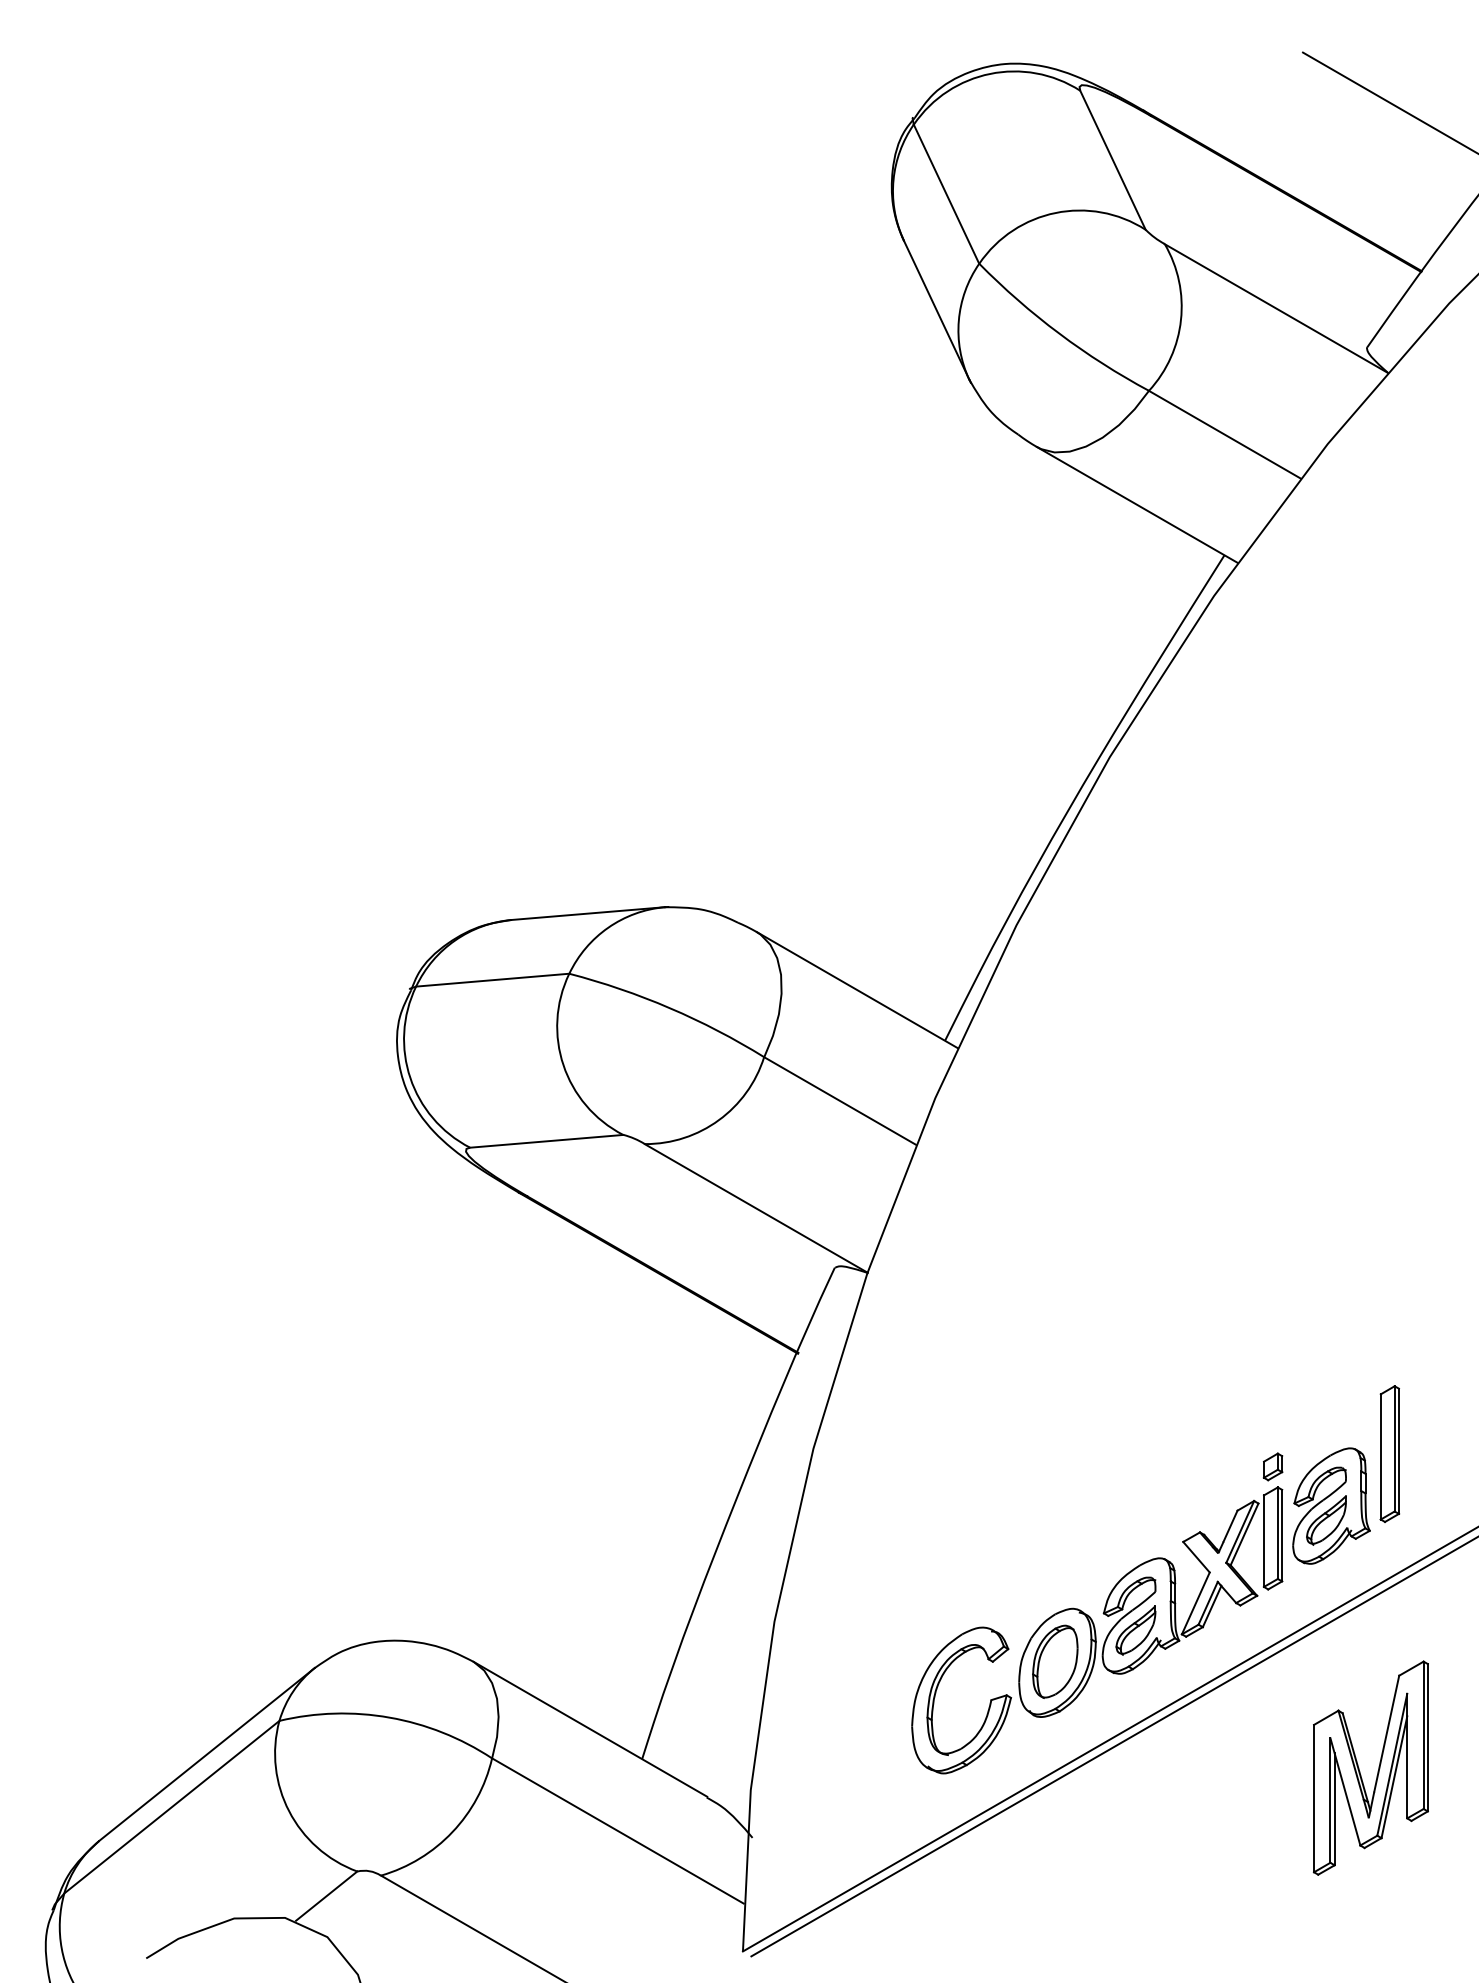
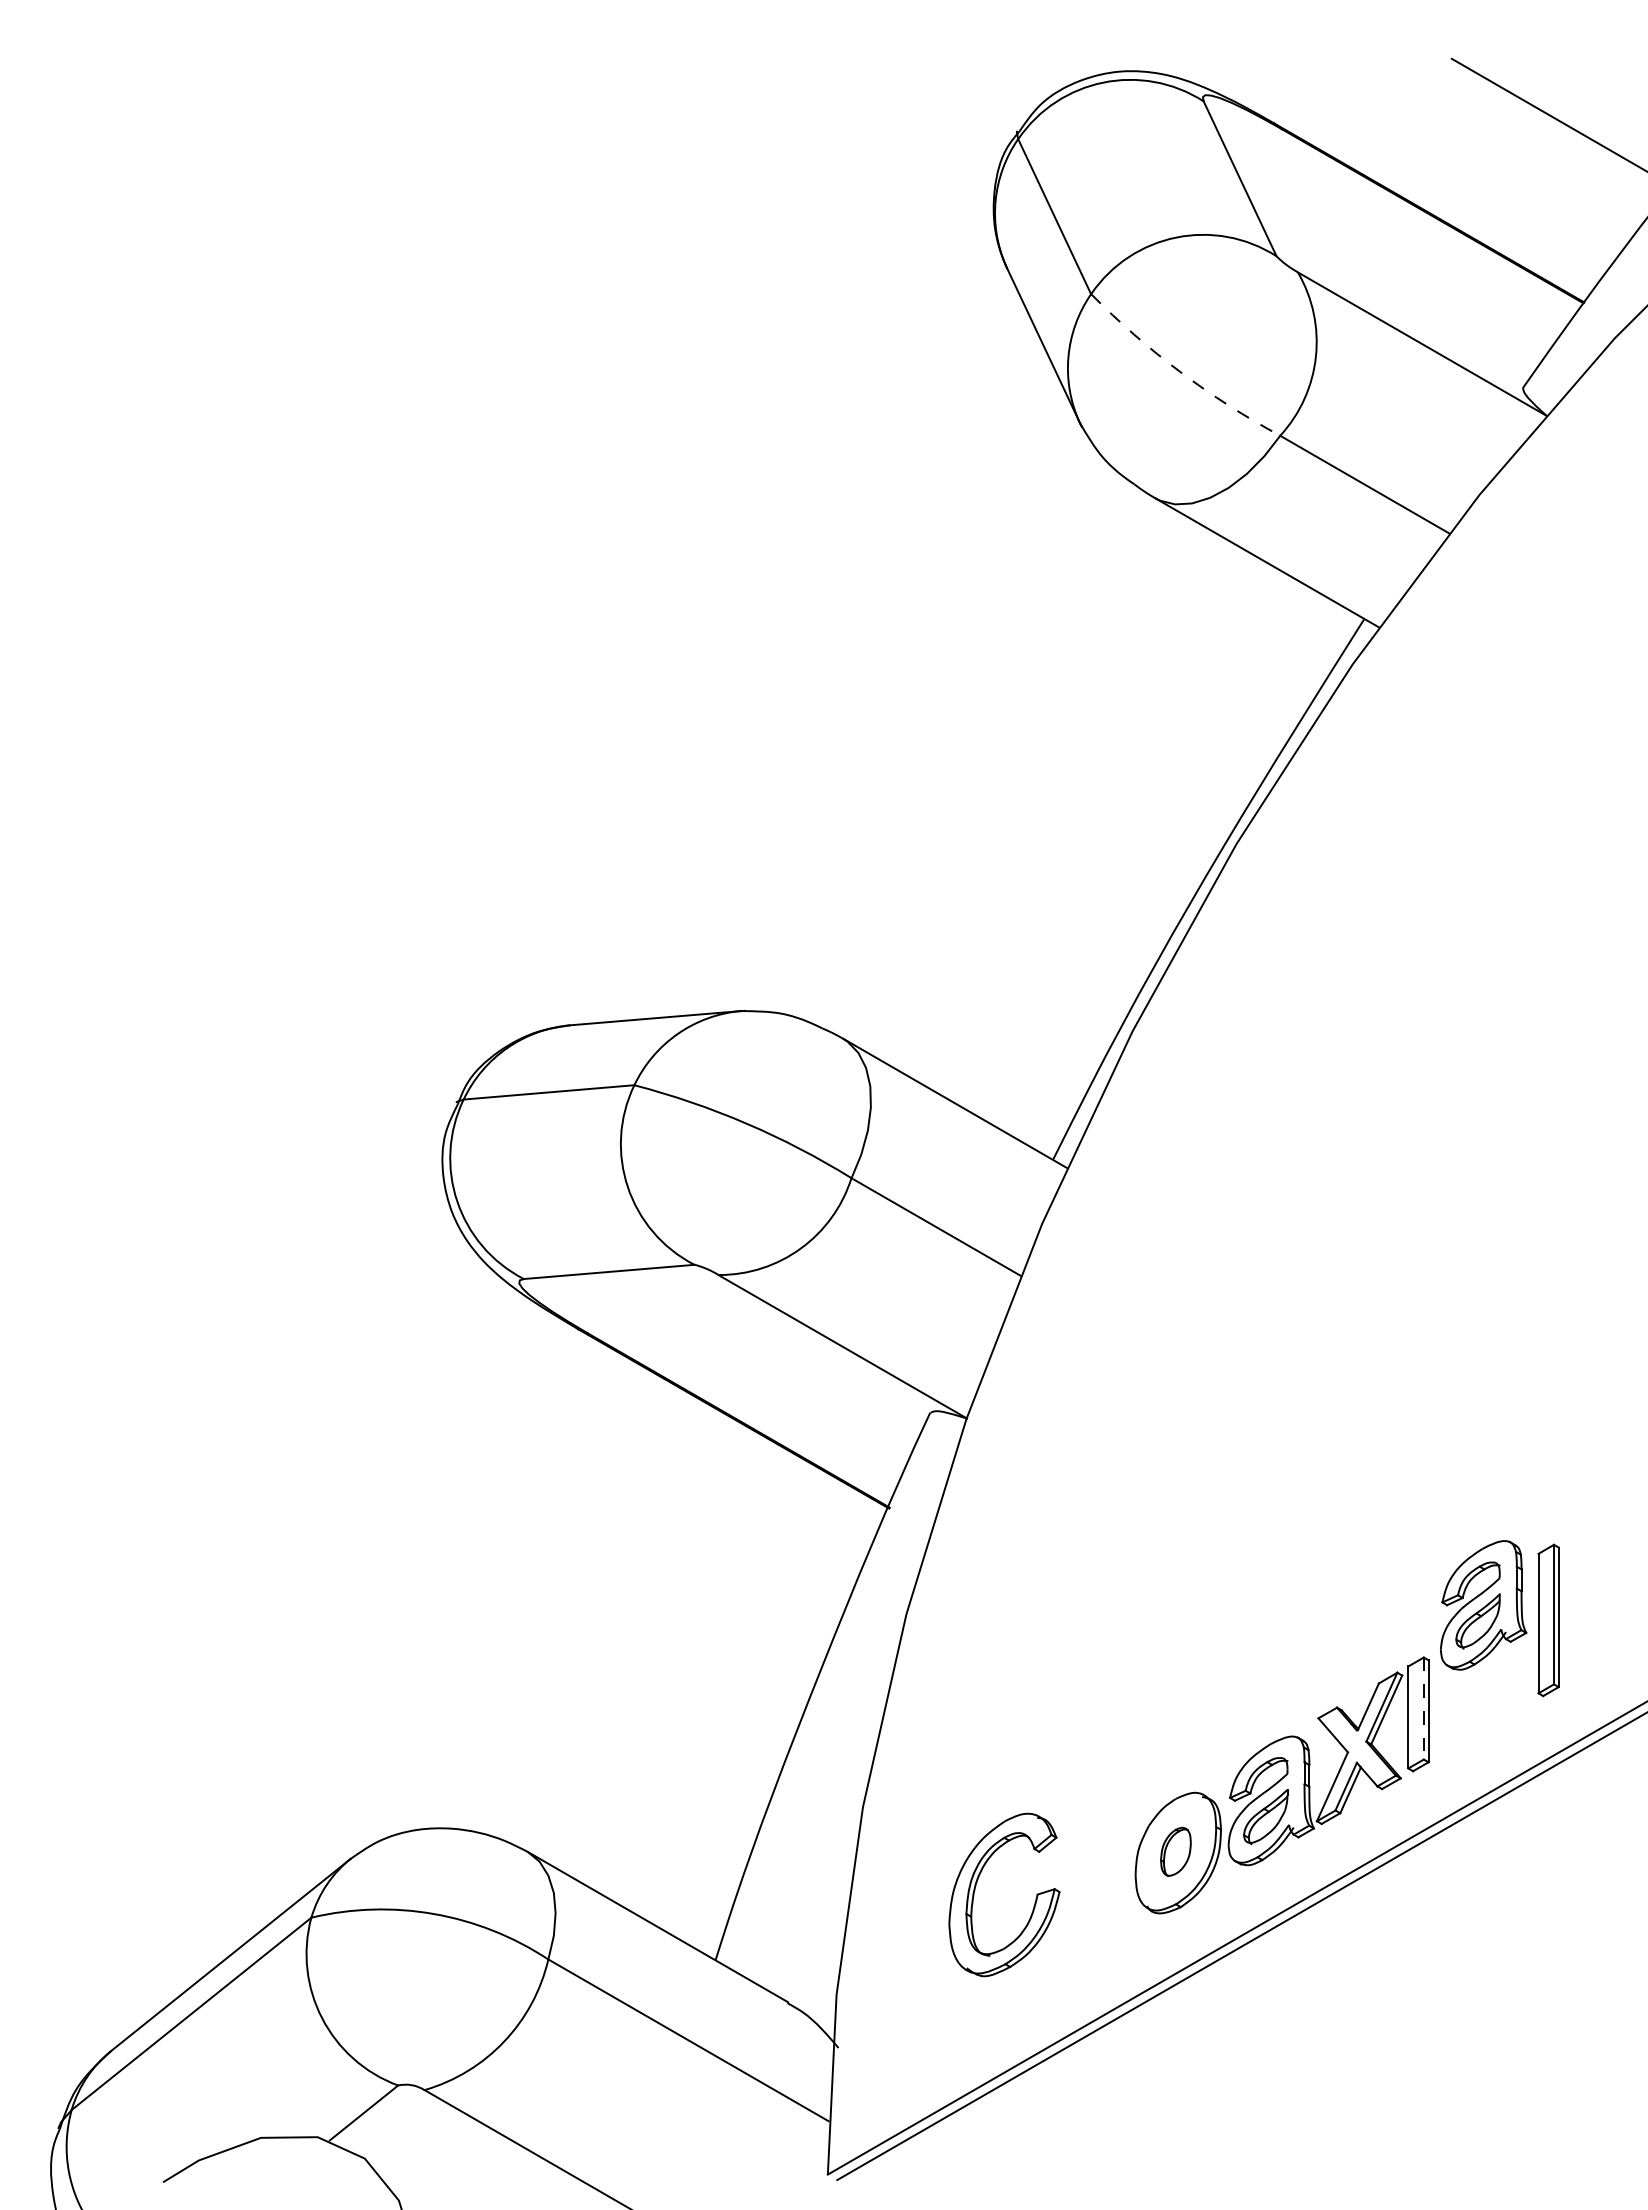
arc: (1059, 334) -> (1180, 372), solid -> dashed
part: (1273, 1466) -> (1418, 1634), removed
part: (1331, 1506) -> (1483, 1605), moved
line: (1277, 1534) -> (1423, 1709), solid -> dashed
part: (1054, 1661) -> (1175, 1851), size x0.6
part: (936, 1692) -> (976, 1886), moved
part: (1378, 1769) -> (1535, 1971), removed

